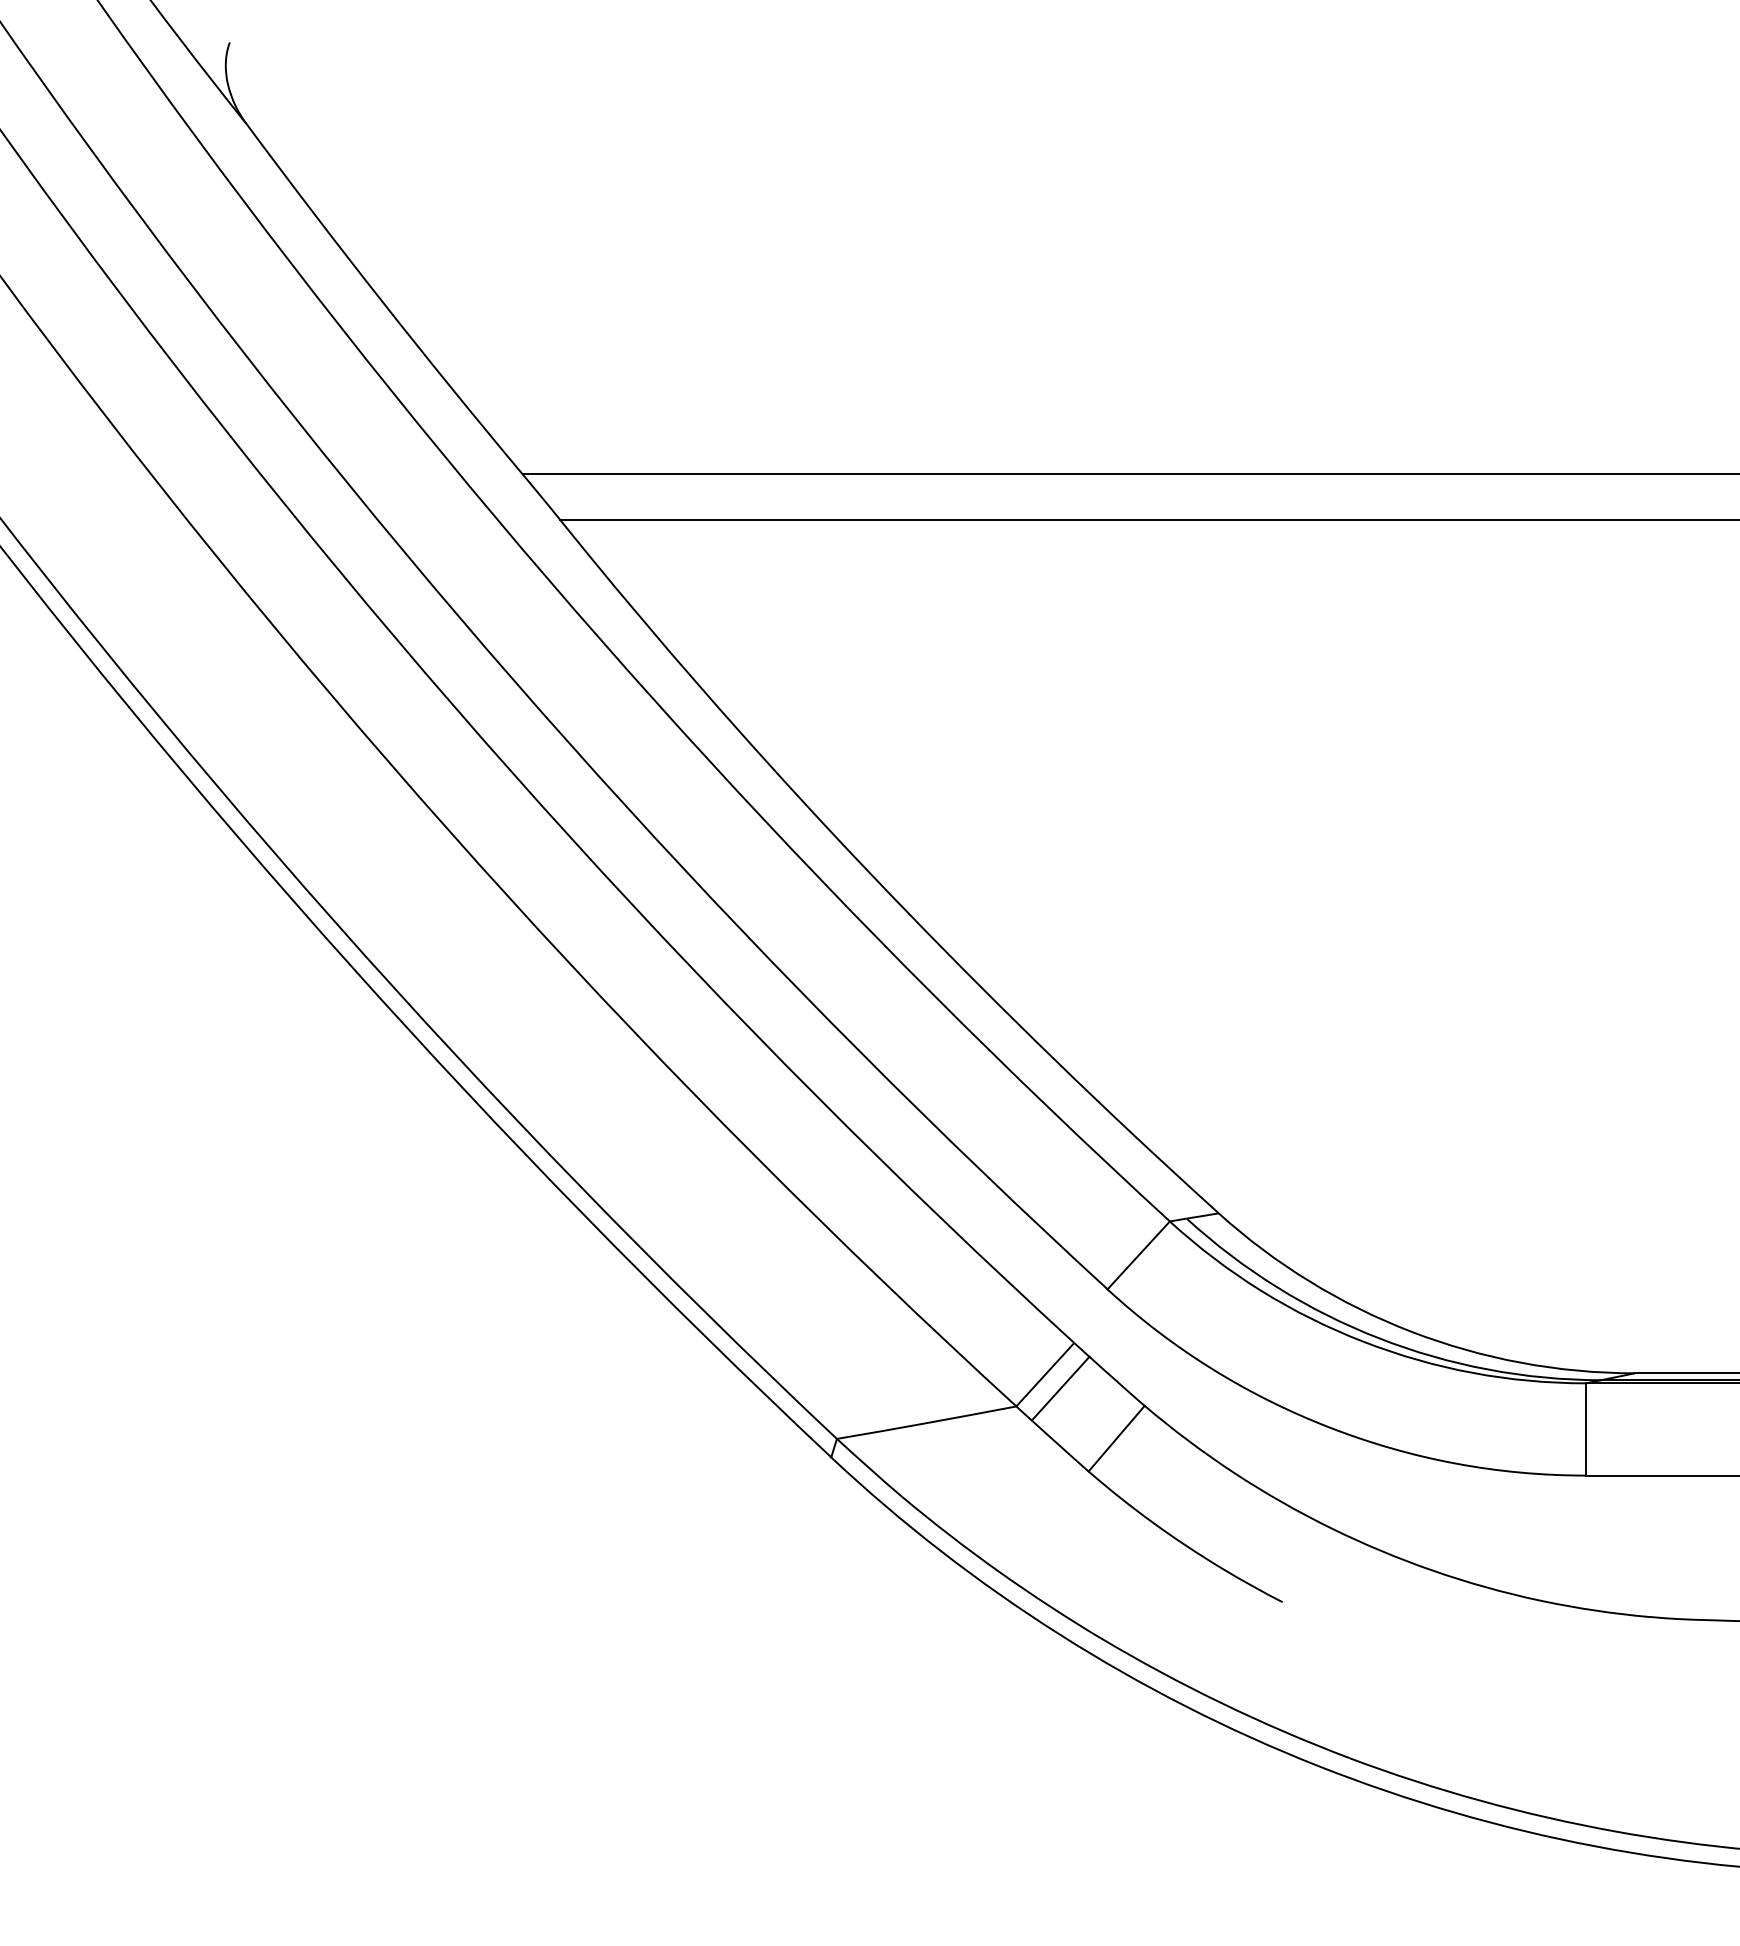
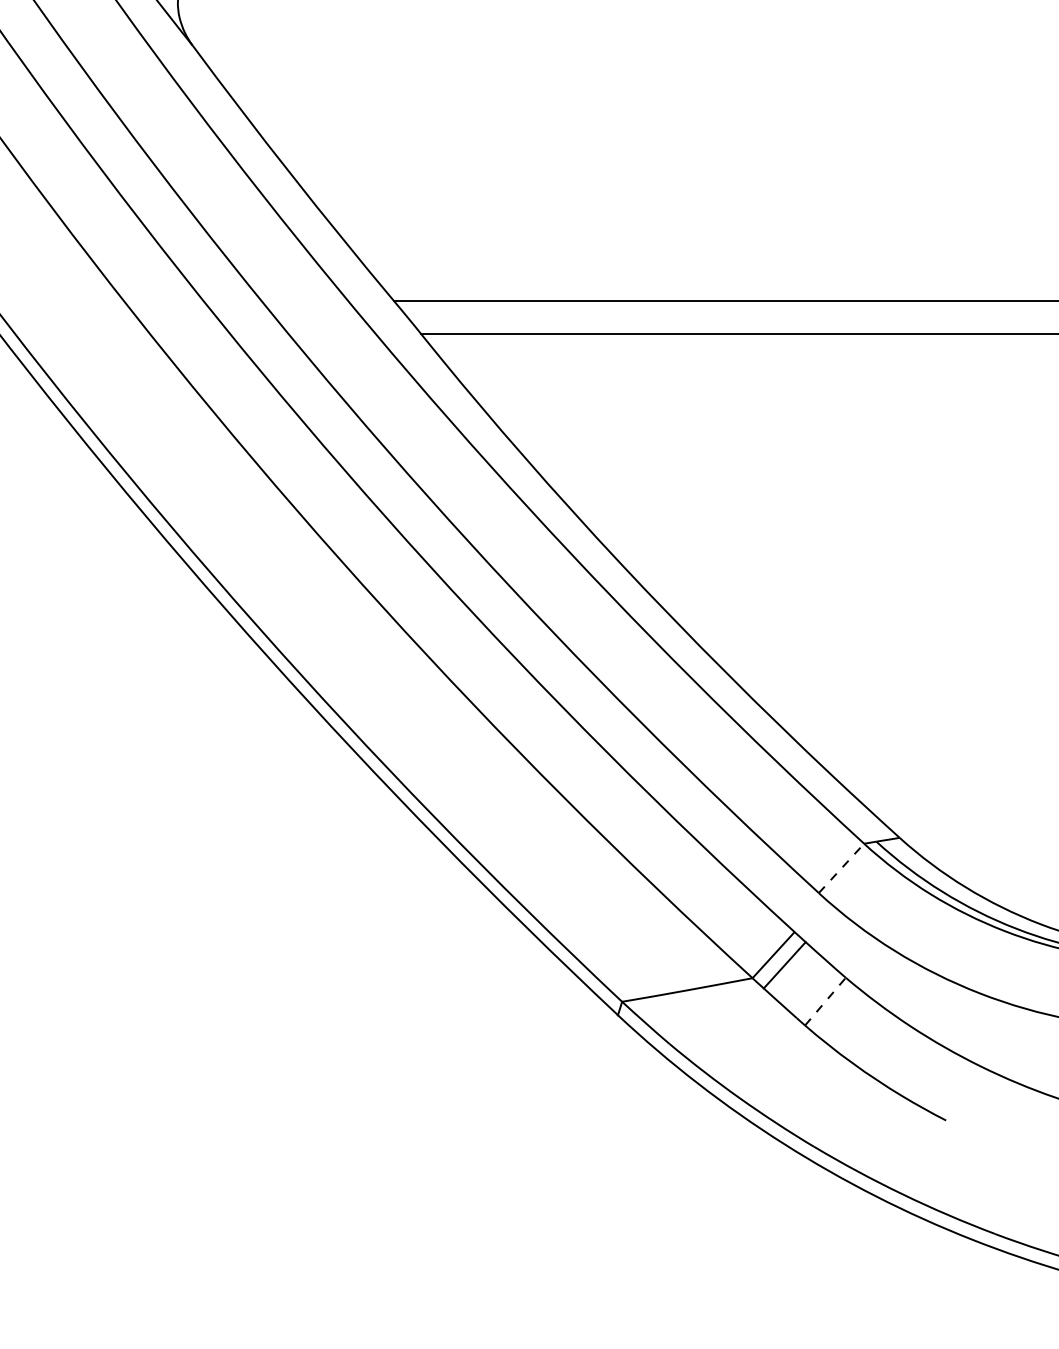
line: (1139, 1255) -> (842, 868), solid -> dashed
line: (1116, 1438) -> (825, 1001), solid -> dashed

